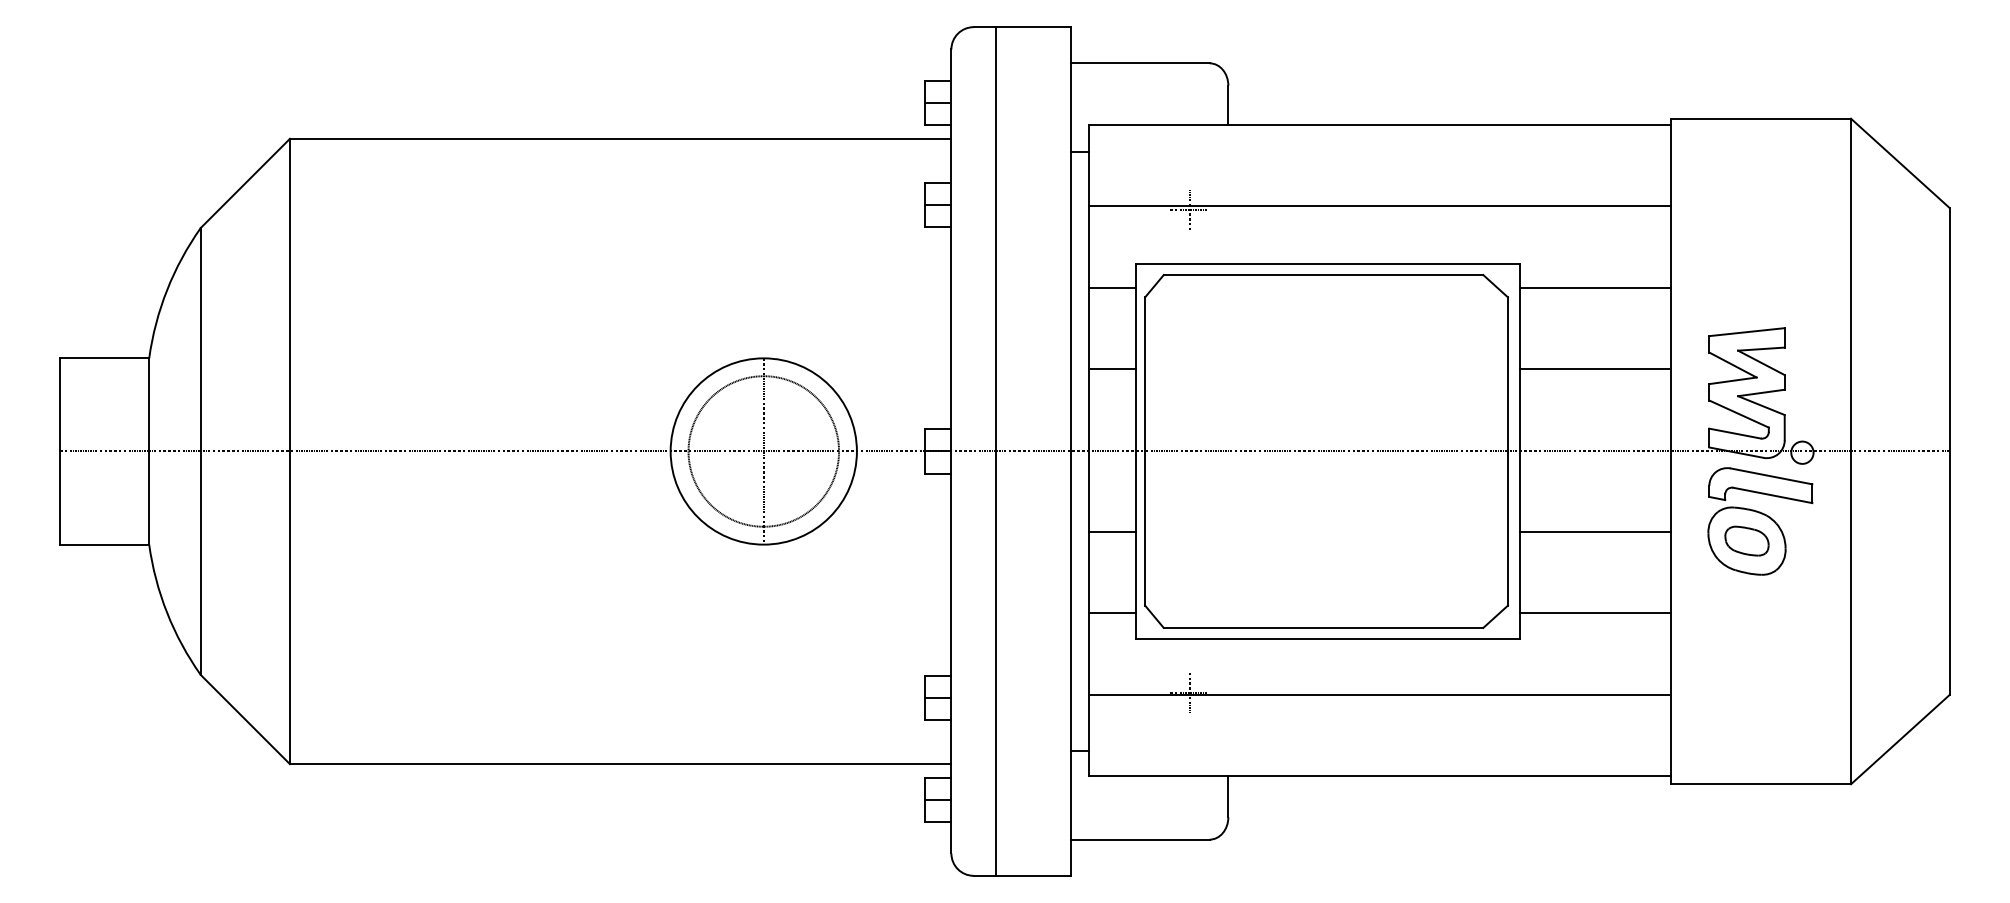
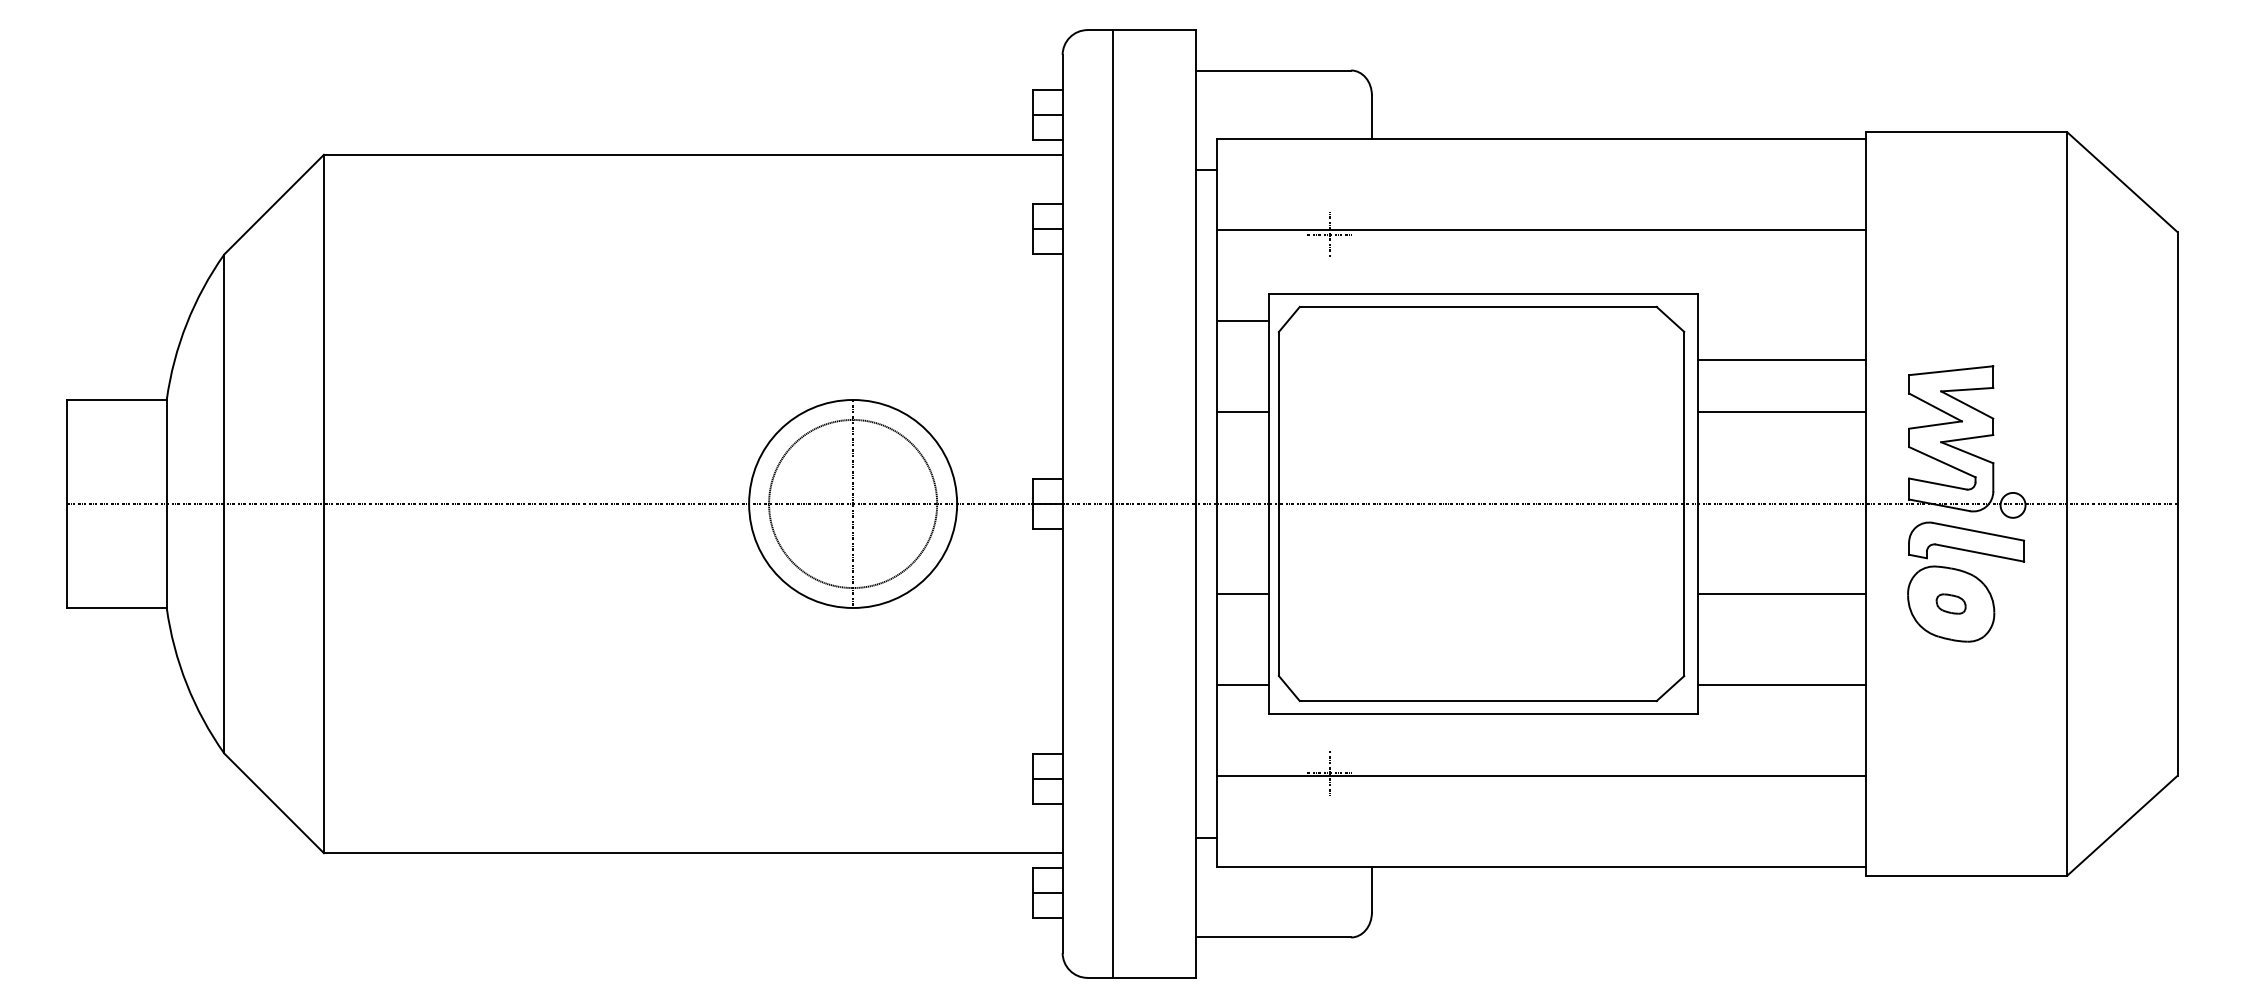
line: (1595, 287) -> (1781, 359), moved
part: (1746, 540) -> (1950, 603), size x0.6

